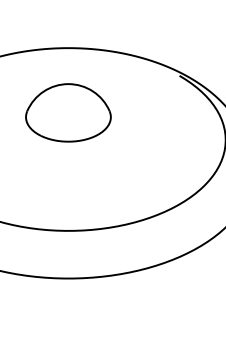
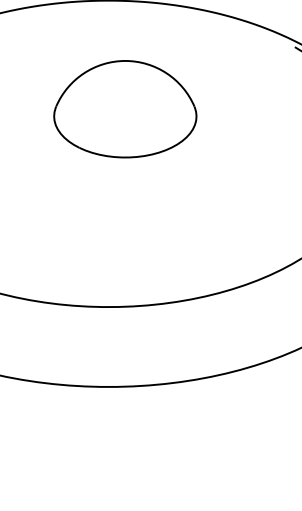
part: (68, 112) -> (125, 108), moved

